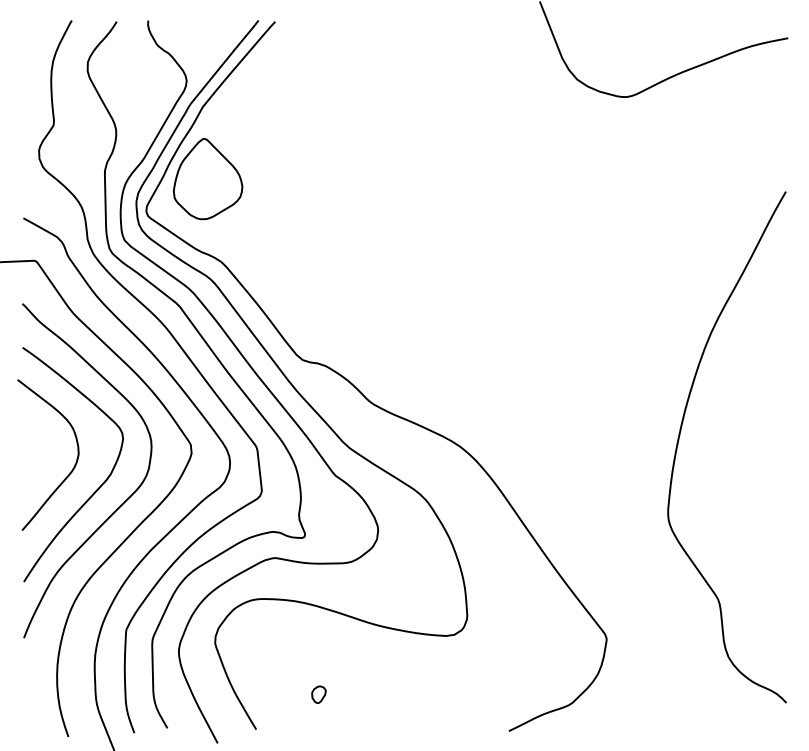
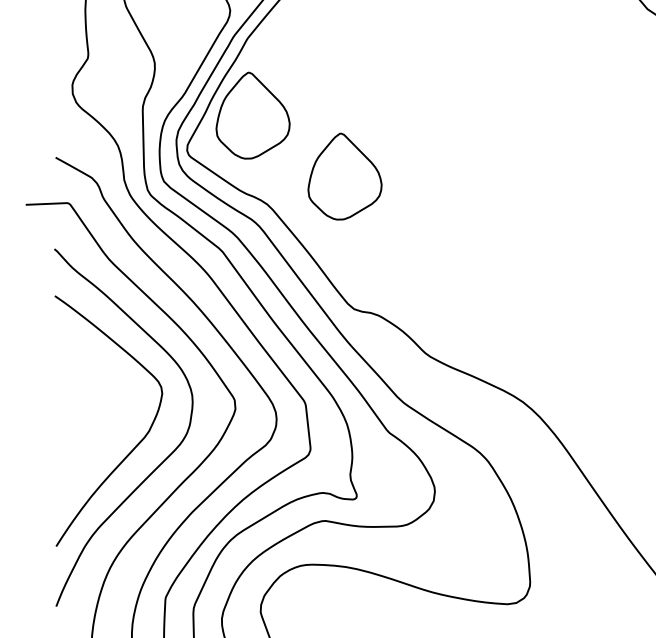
part: (294, 235) -> (345, 176), added
curve: (69, 472) -> (104, 429), removed

